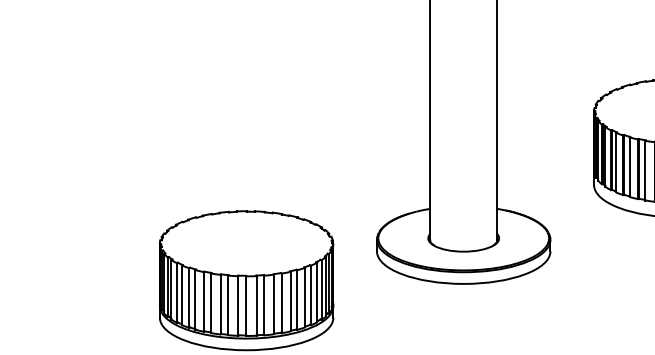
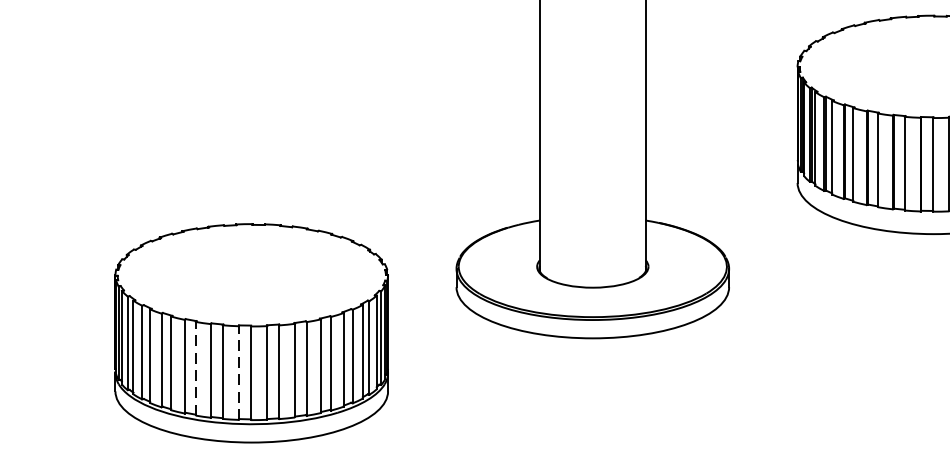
line: (210, 303) -> (194, 369), solid -> dashed
line: (238, 306) -> (238, 373), solid -> dashed

